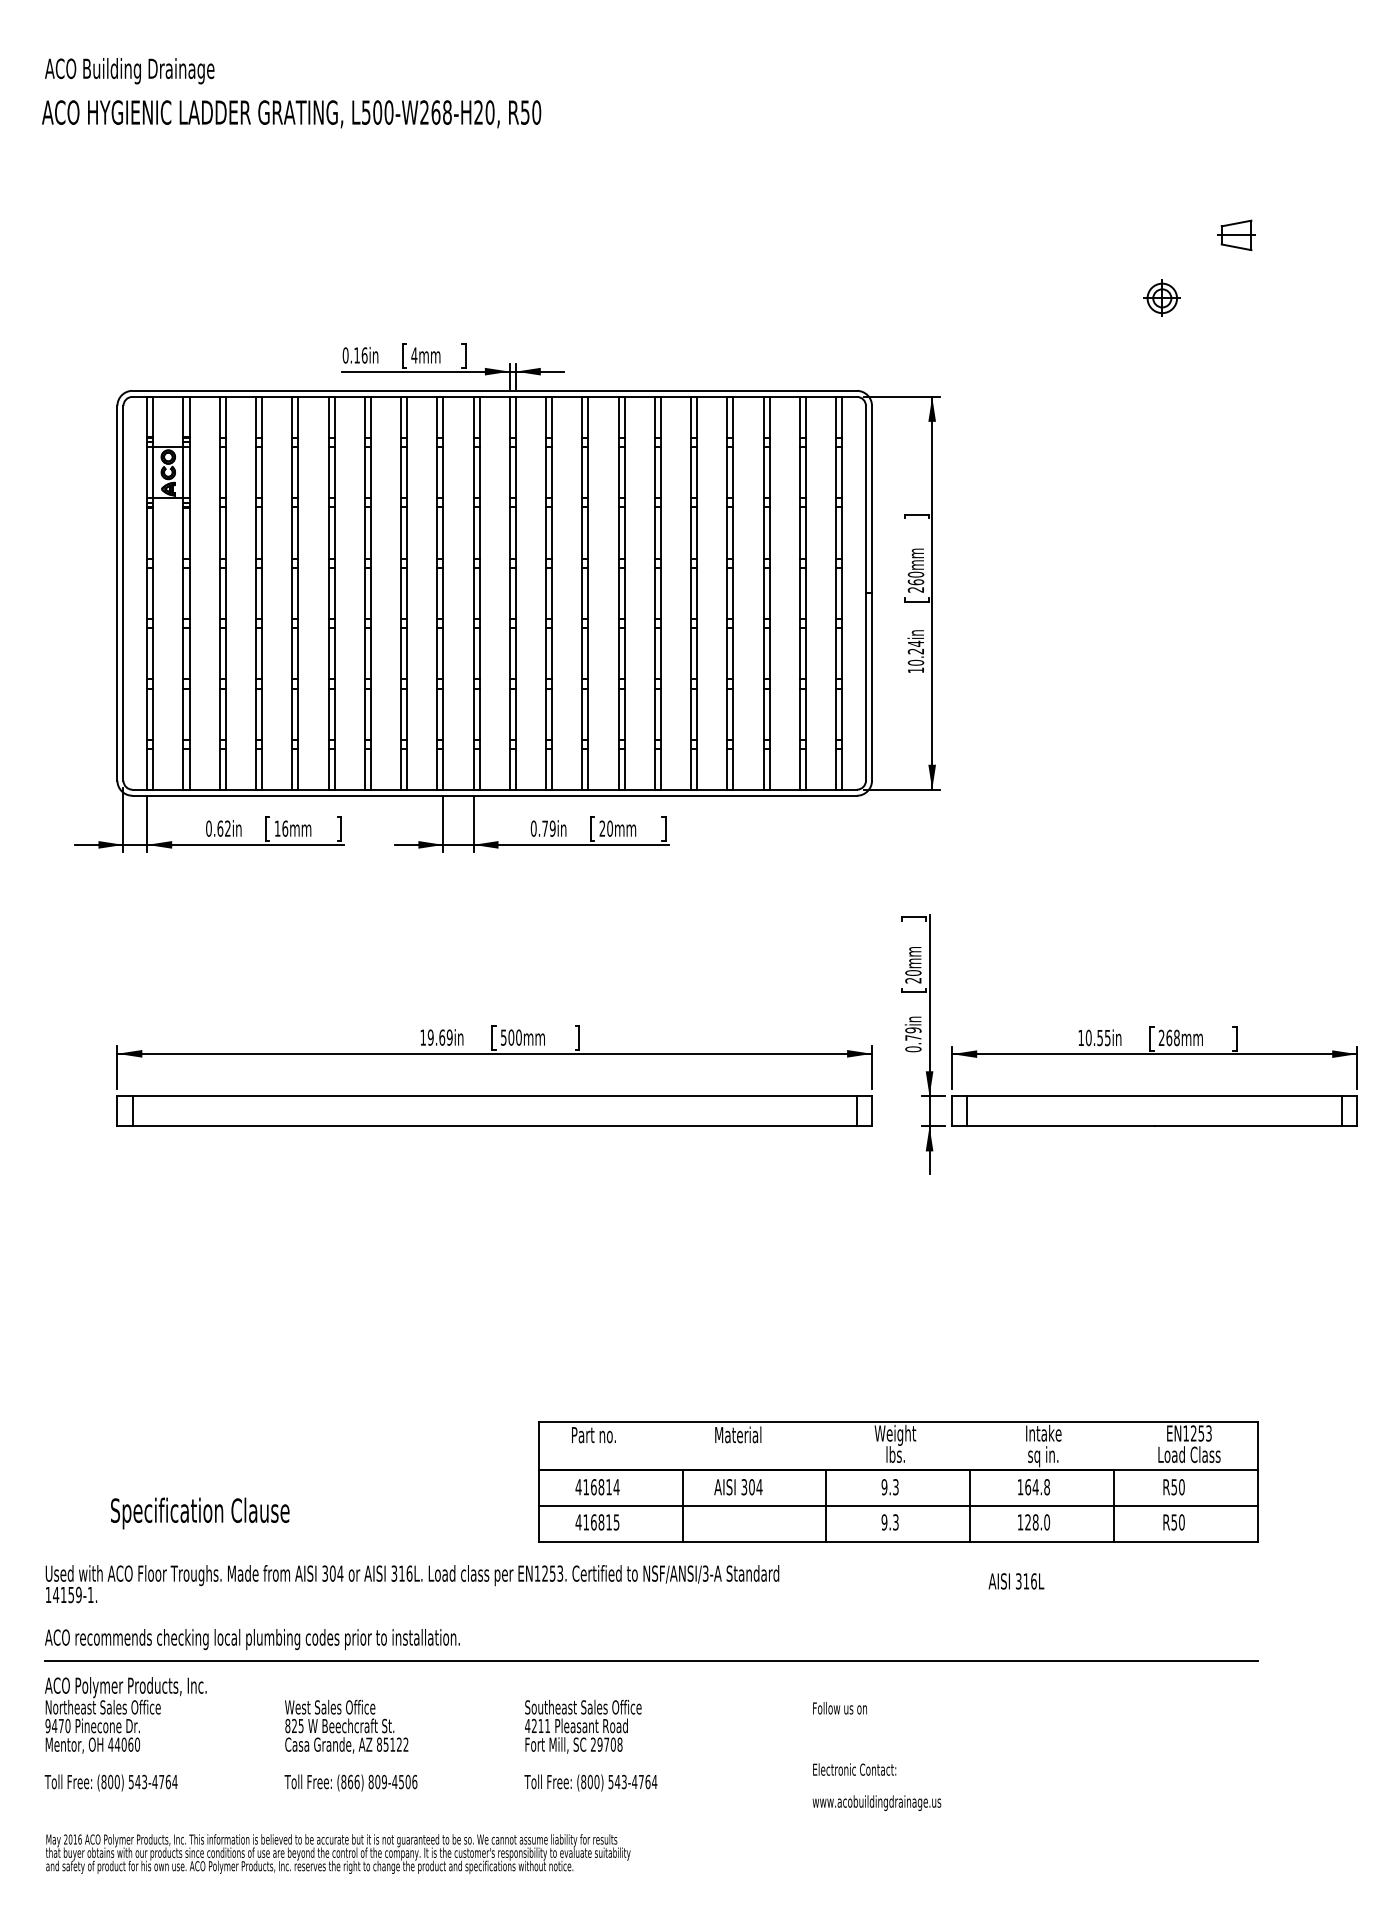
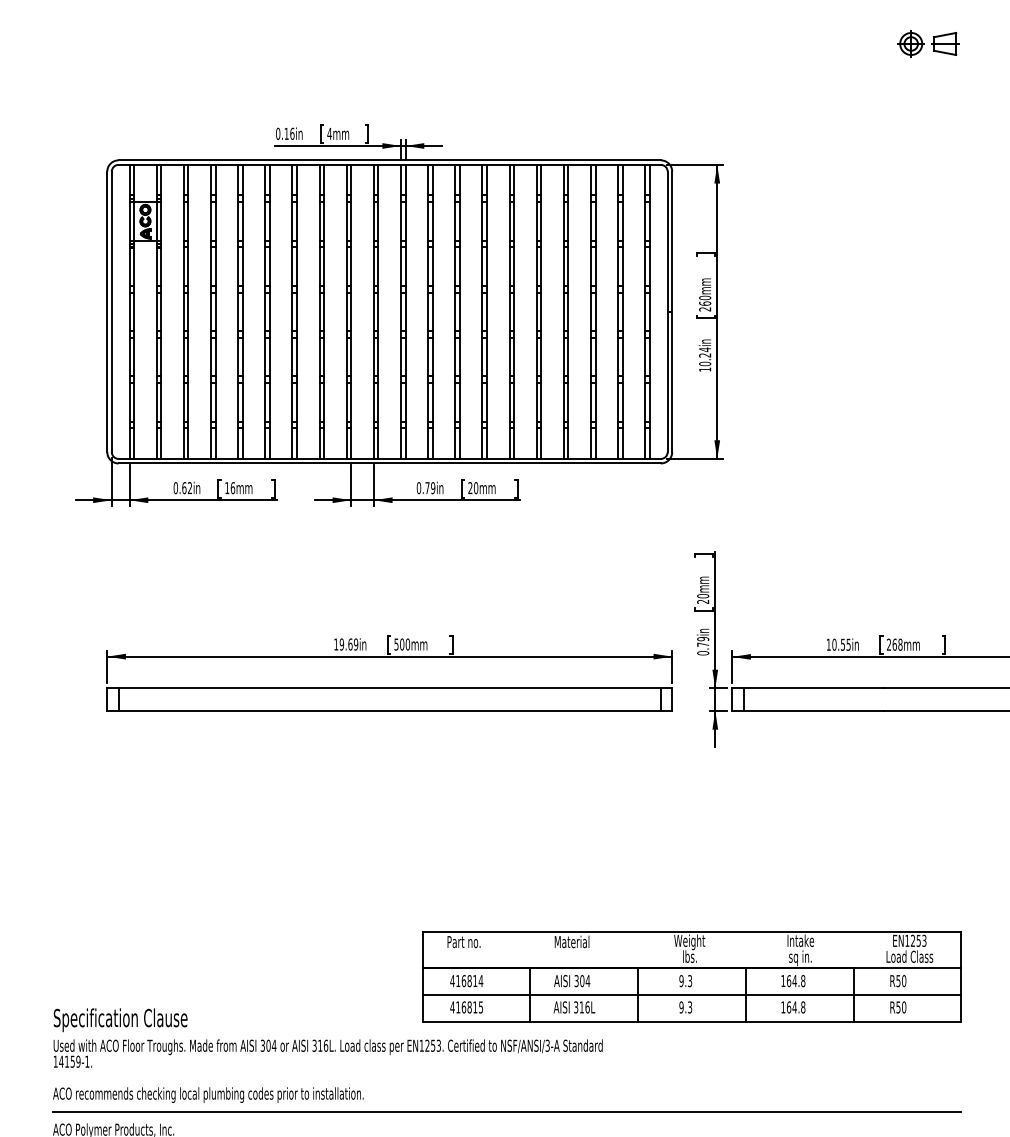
part: (1161, 297) -> (910, 43), moved
text: (200, 1513) -> (120, 1020), moved
text: (1037, 1522) -> (796, 1007), 128.0 -> 164.8
text: (1016, 1581) -> (574, 1007), moved

